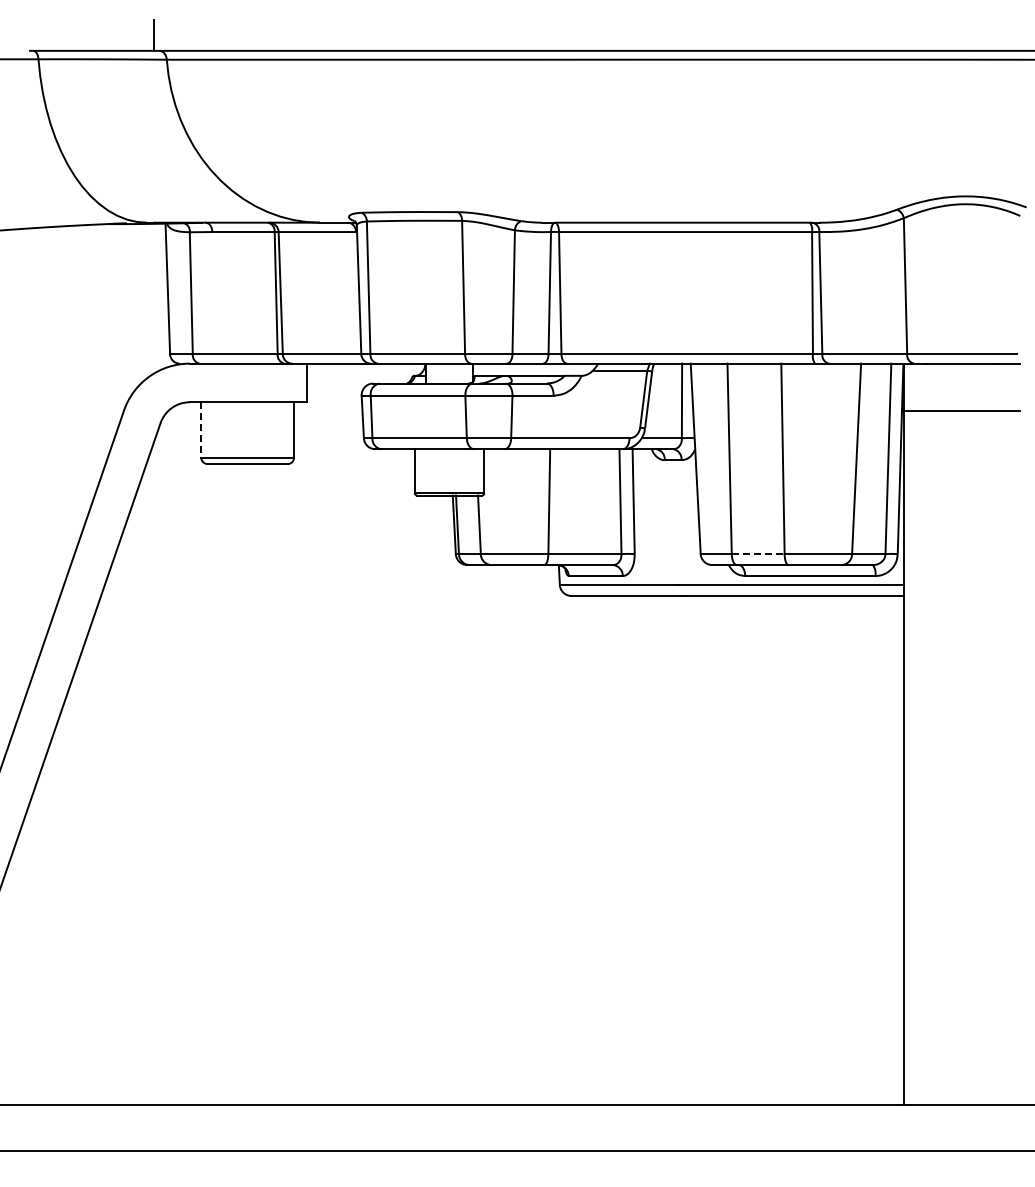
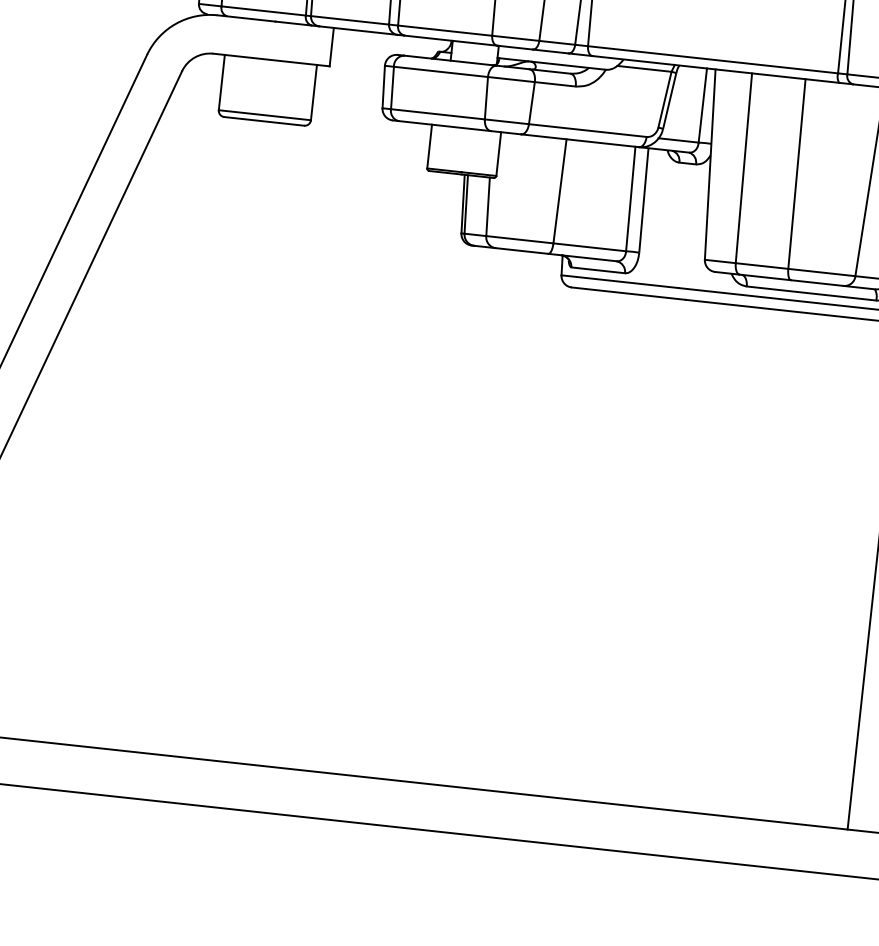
line: (201, 430) -> (221, 83), dashed -> solid
line: (758, 554) -> (762, 266), dashed -> solid

